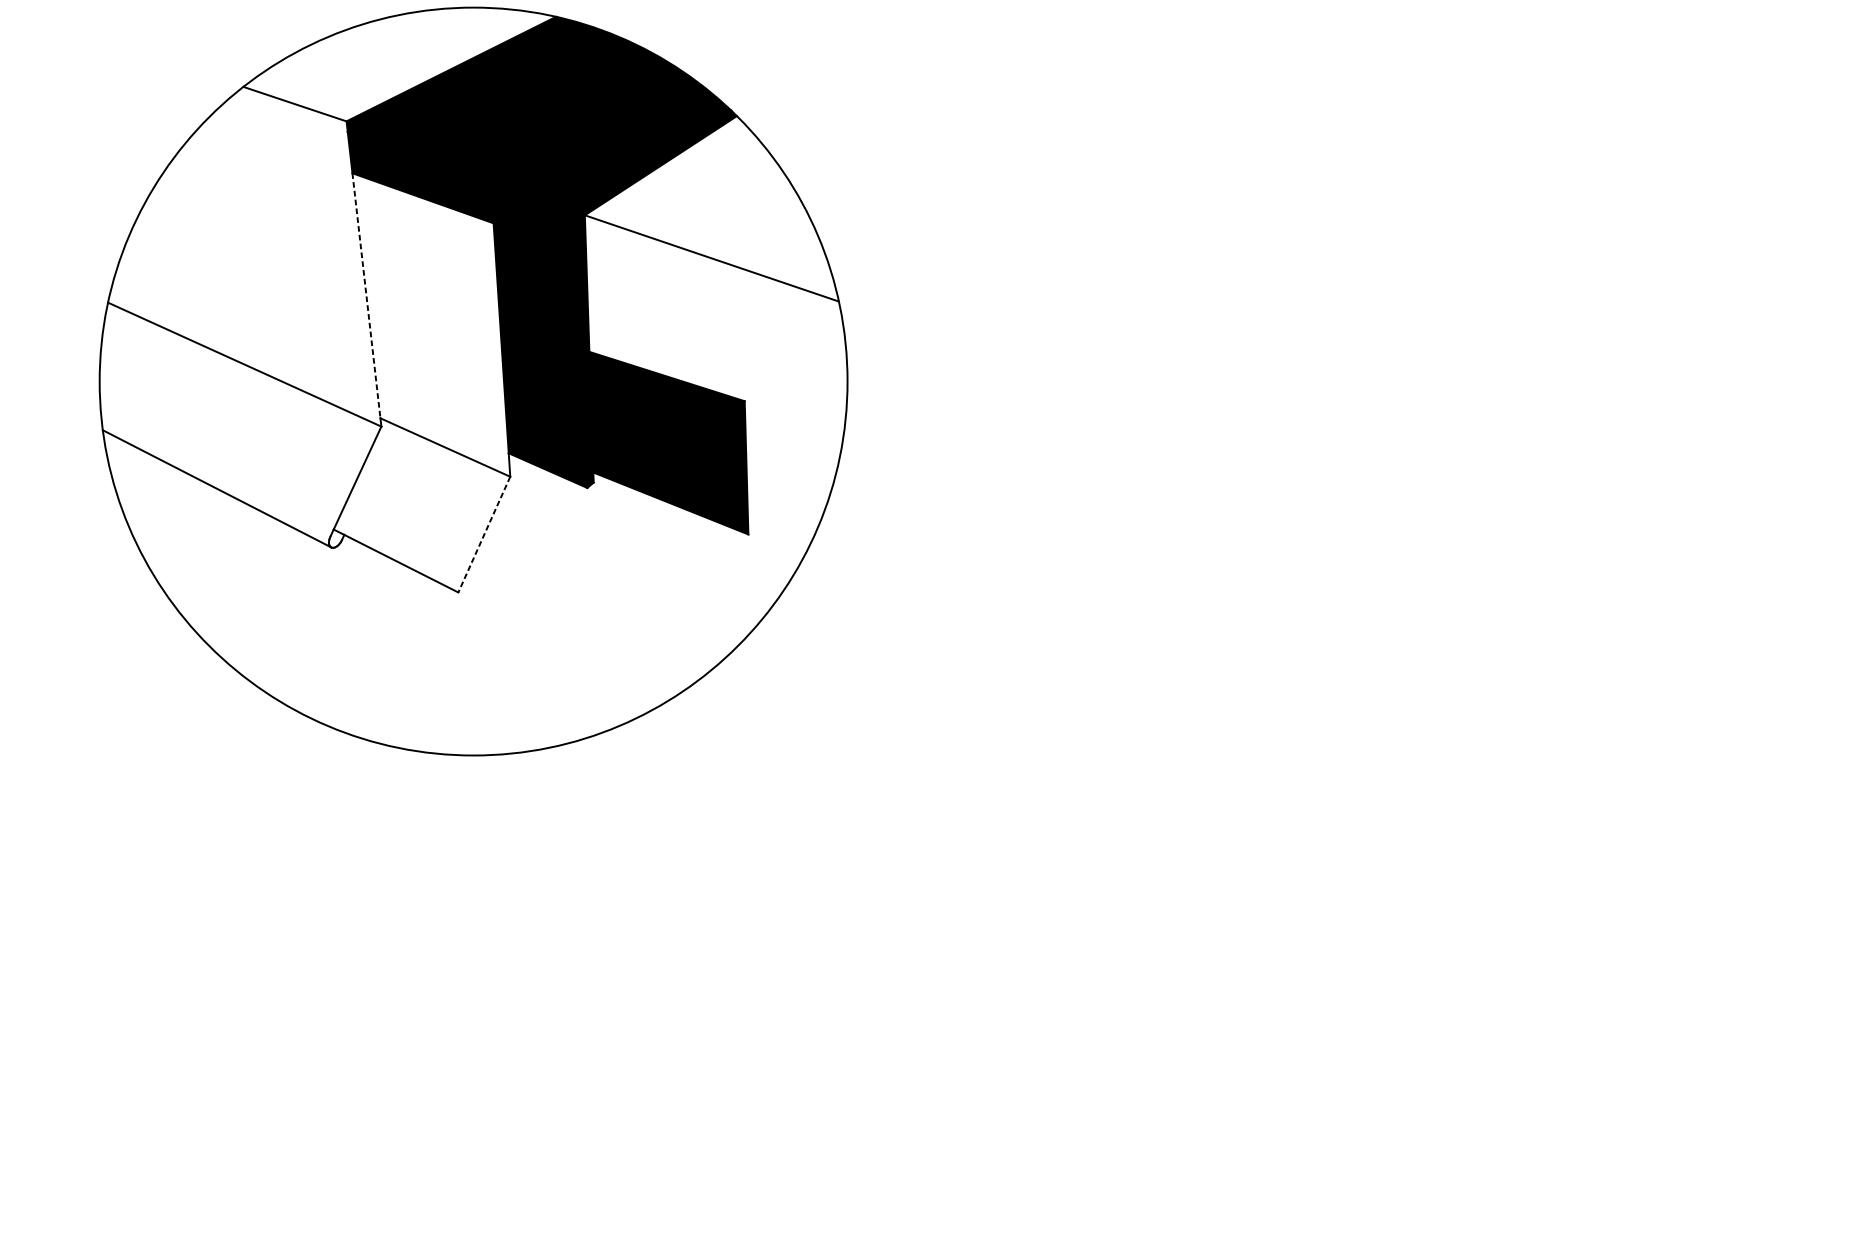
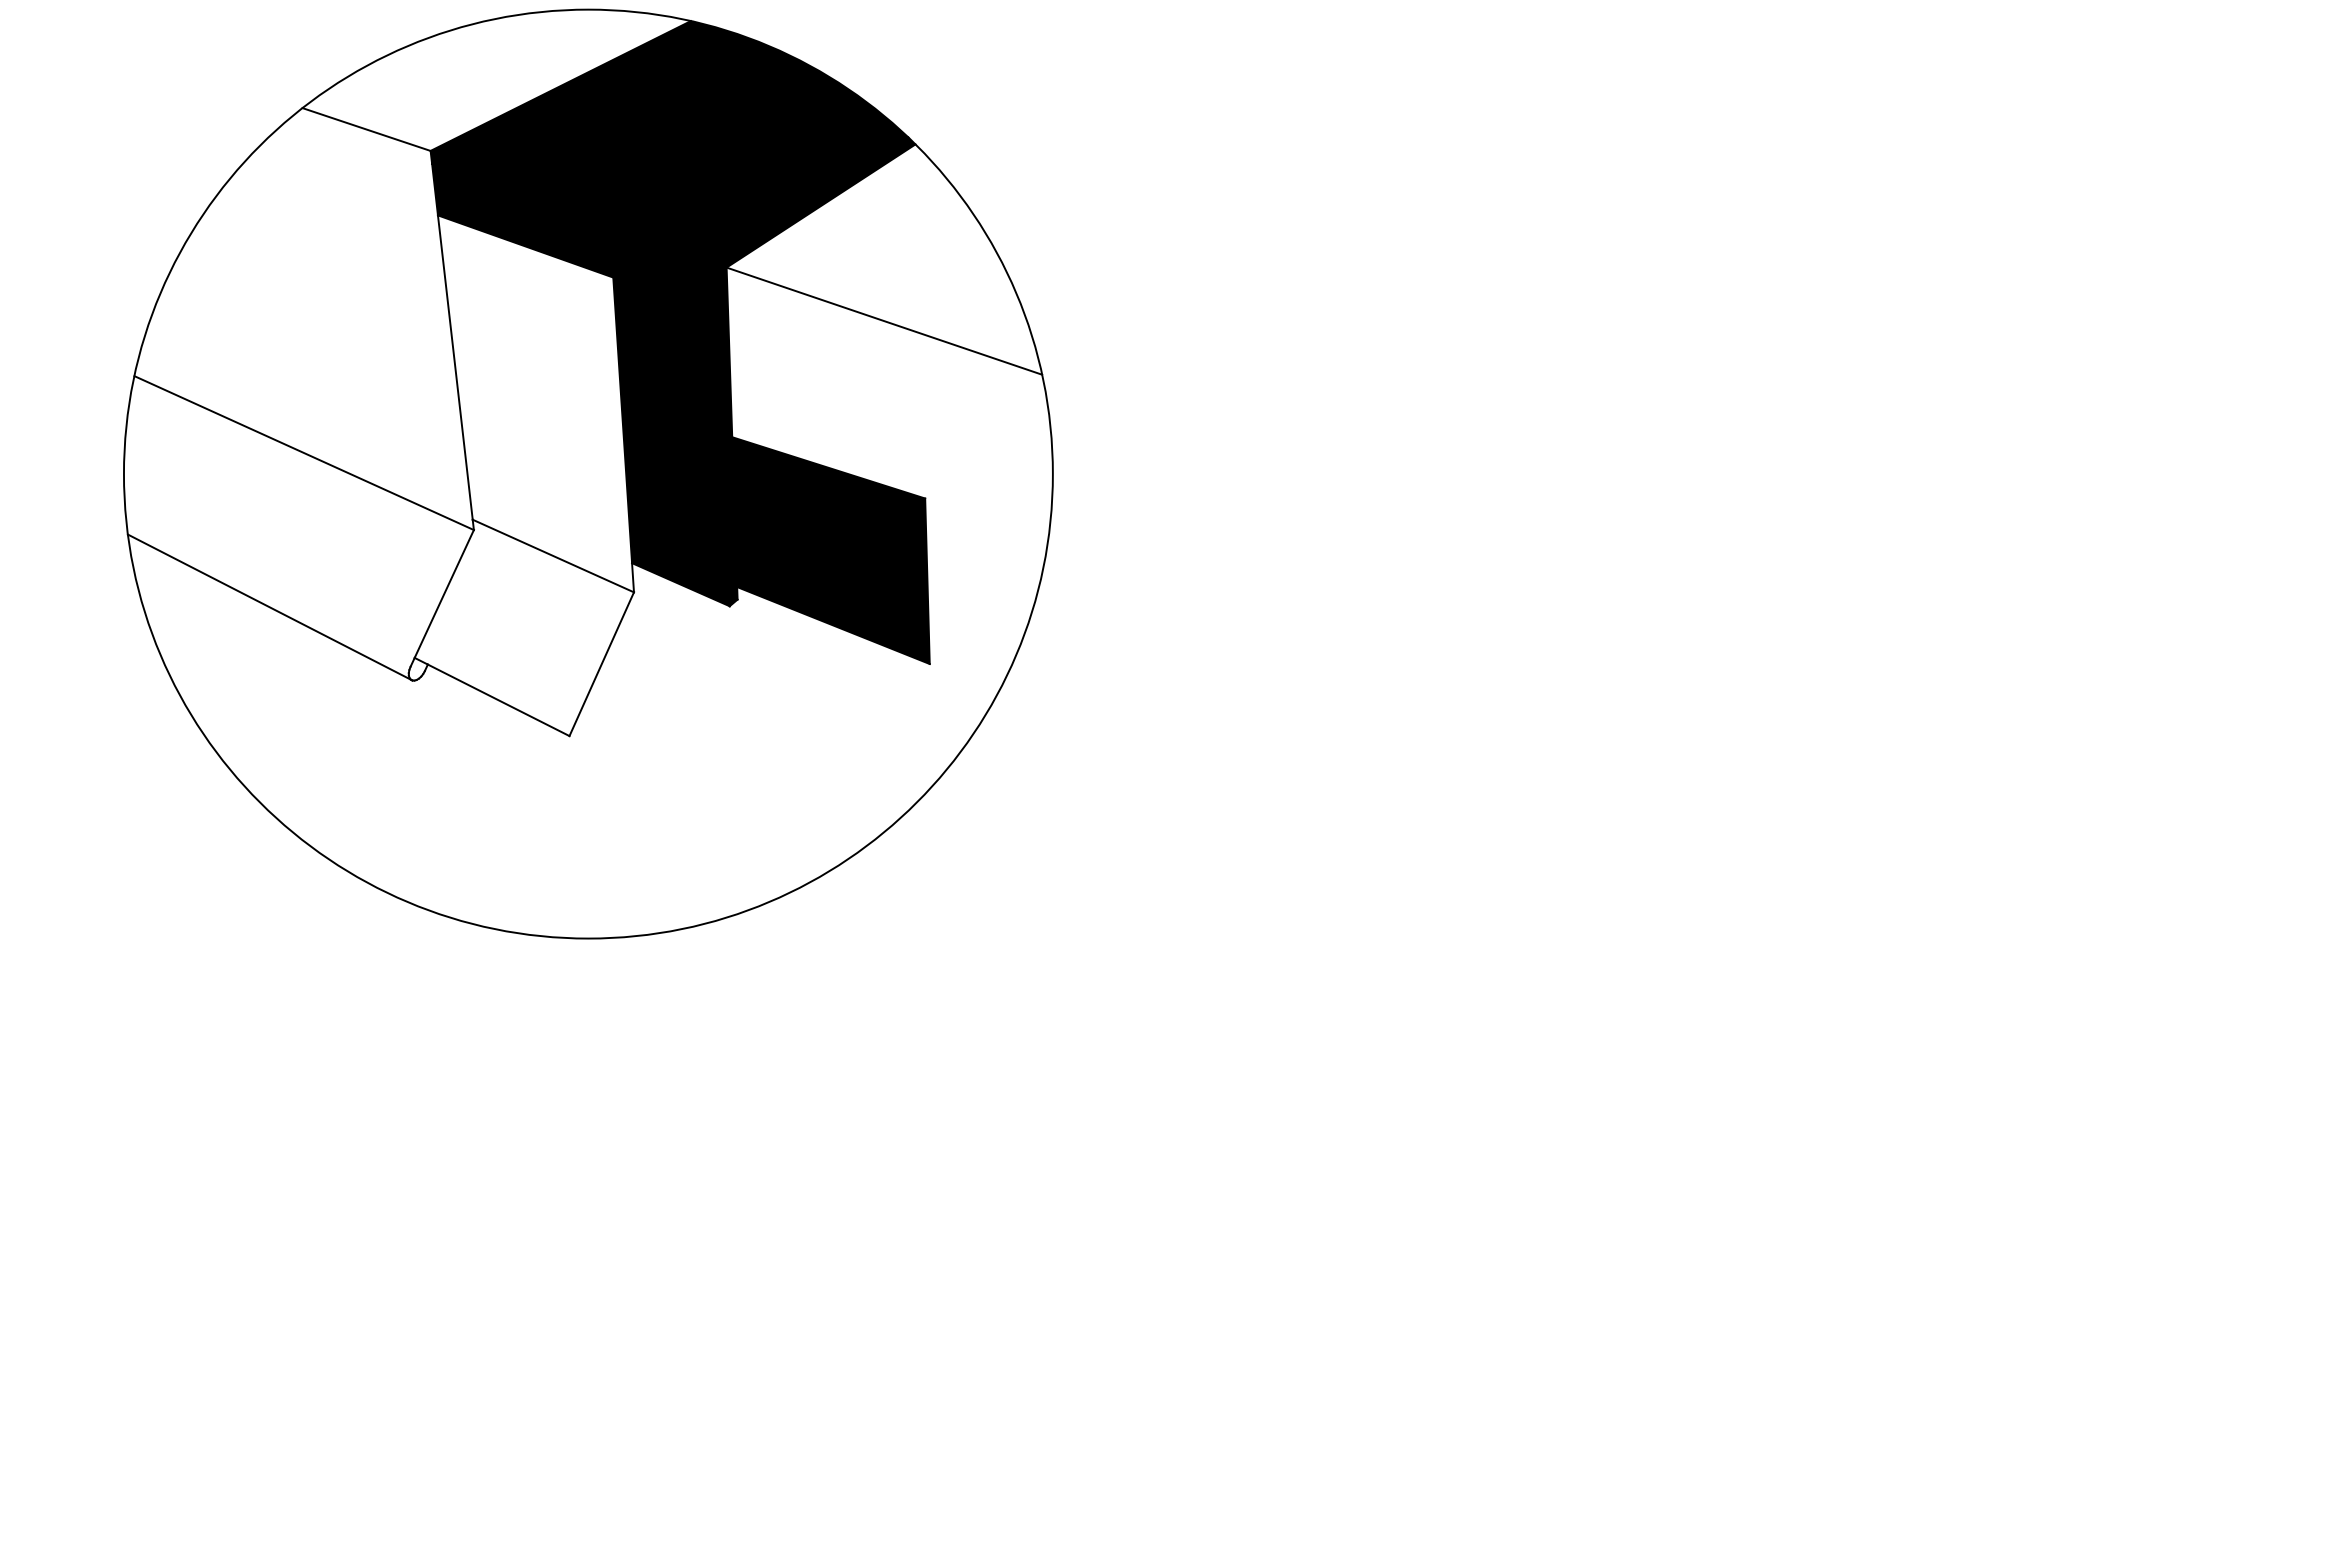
line: (366, 296) -> (455, 368), dashed -> solid
line: (484, 534) -> (601, 664), dashed -> solid

